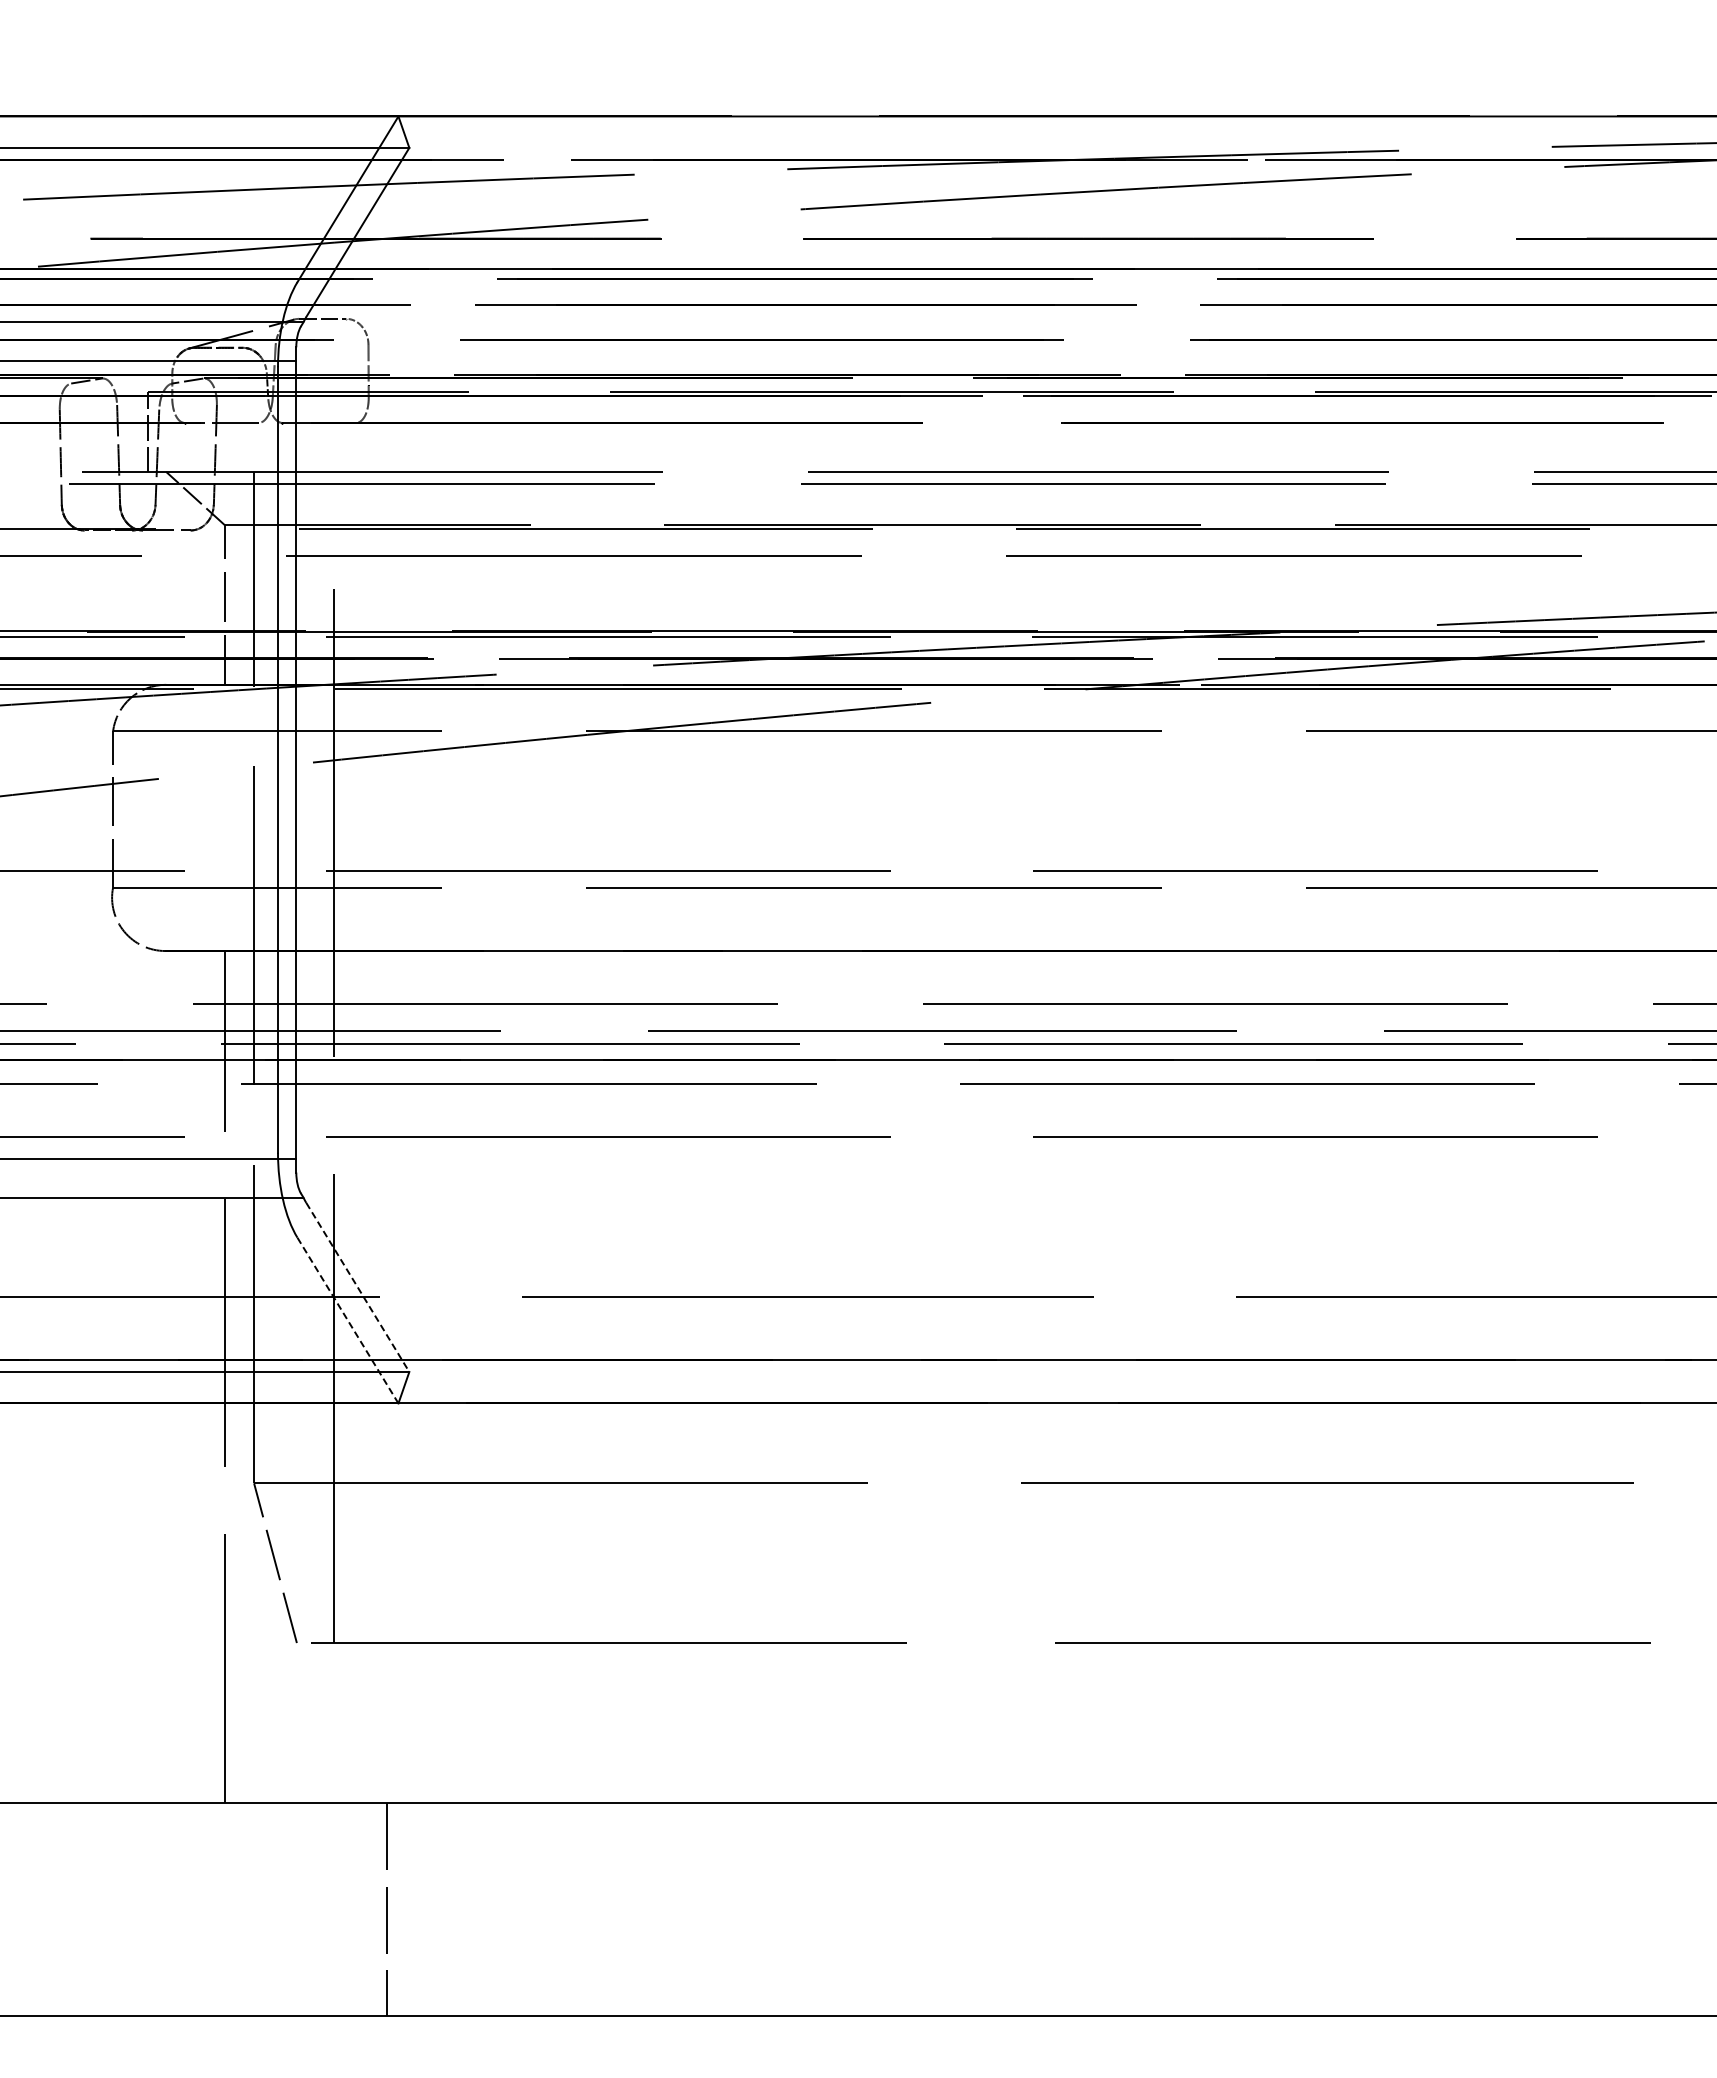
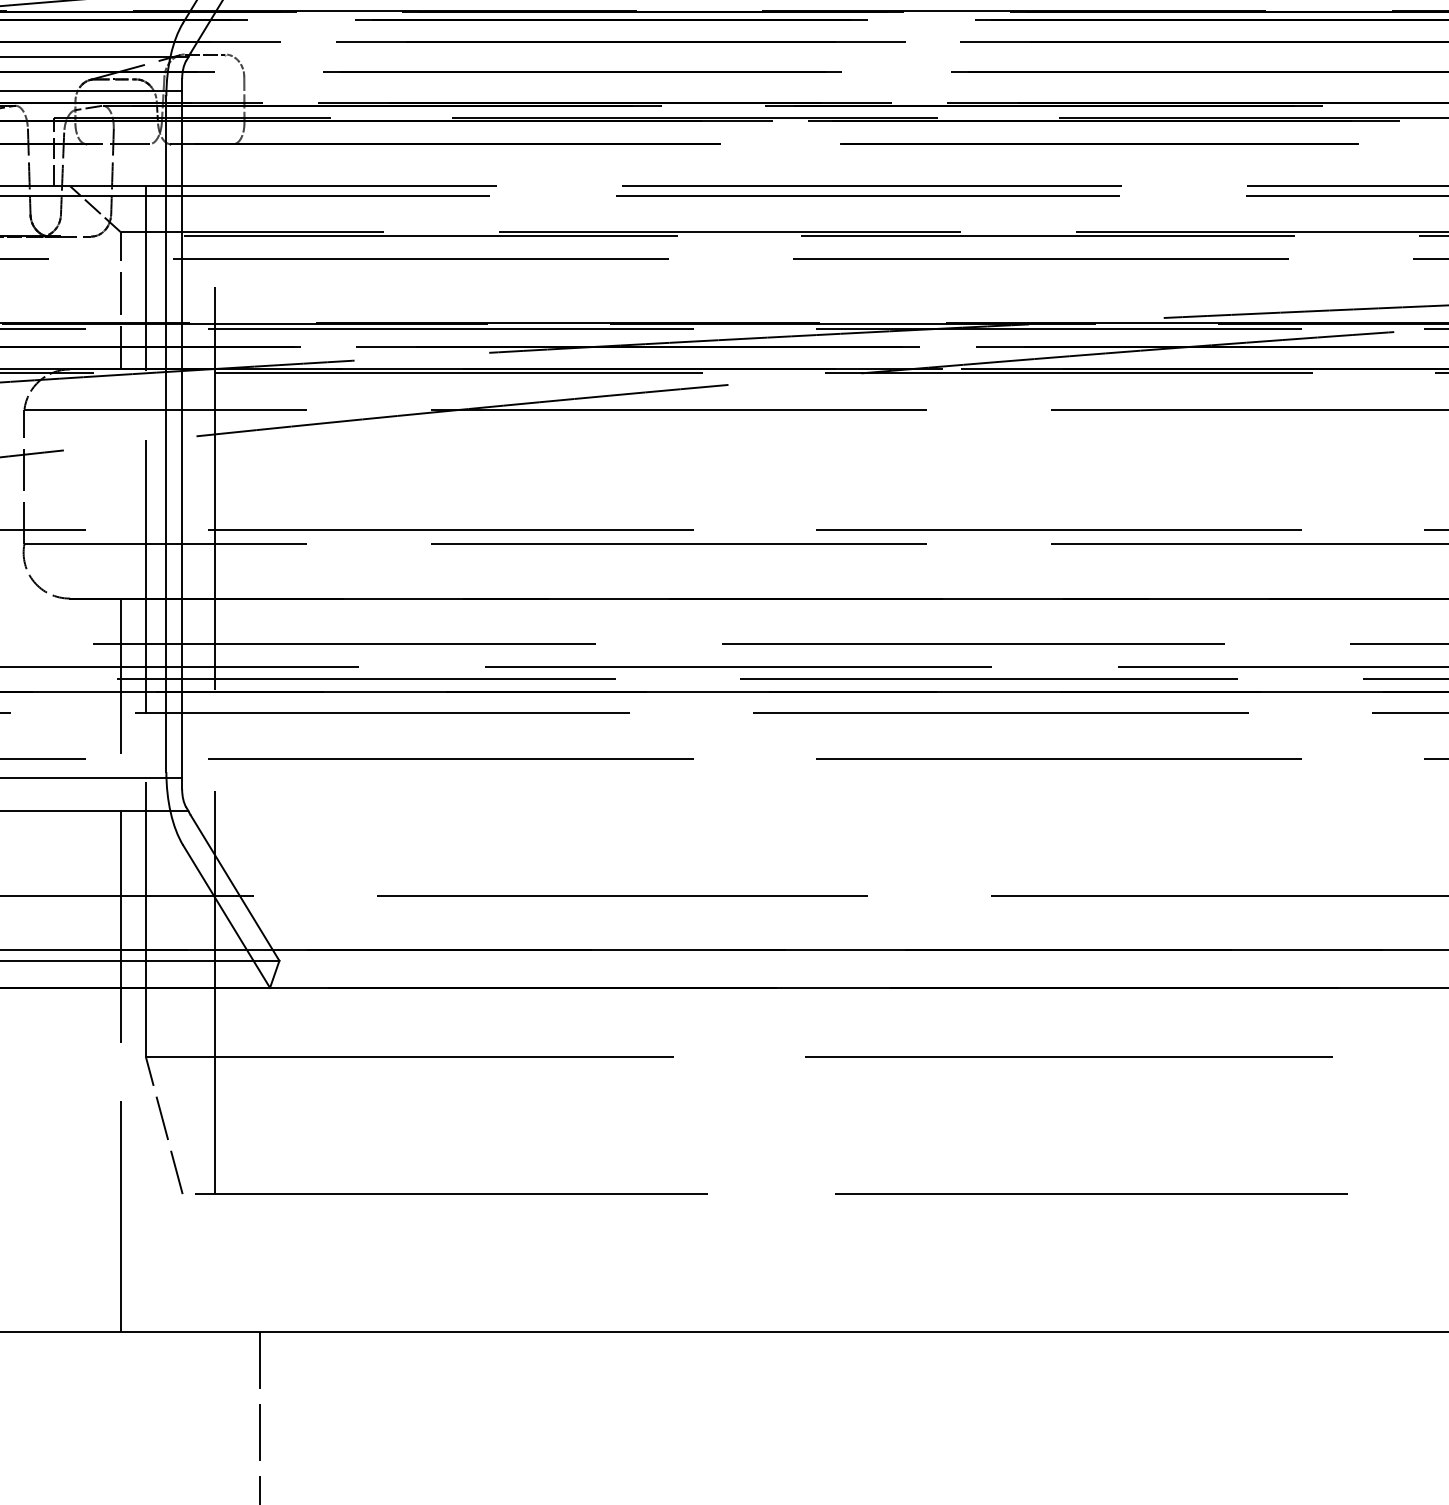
line: (358, 1287) -> (235, 888), dashed -> solid
line: (347, 1320) -> (226, 916), dashed -> solid

